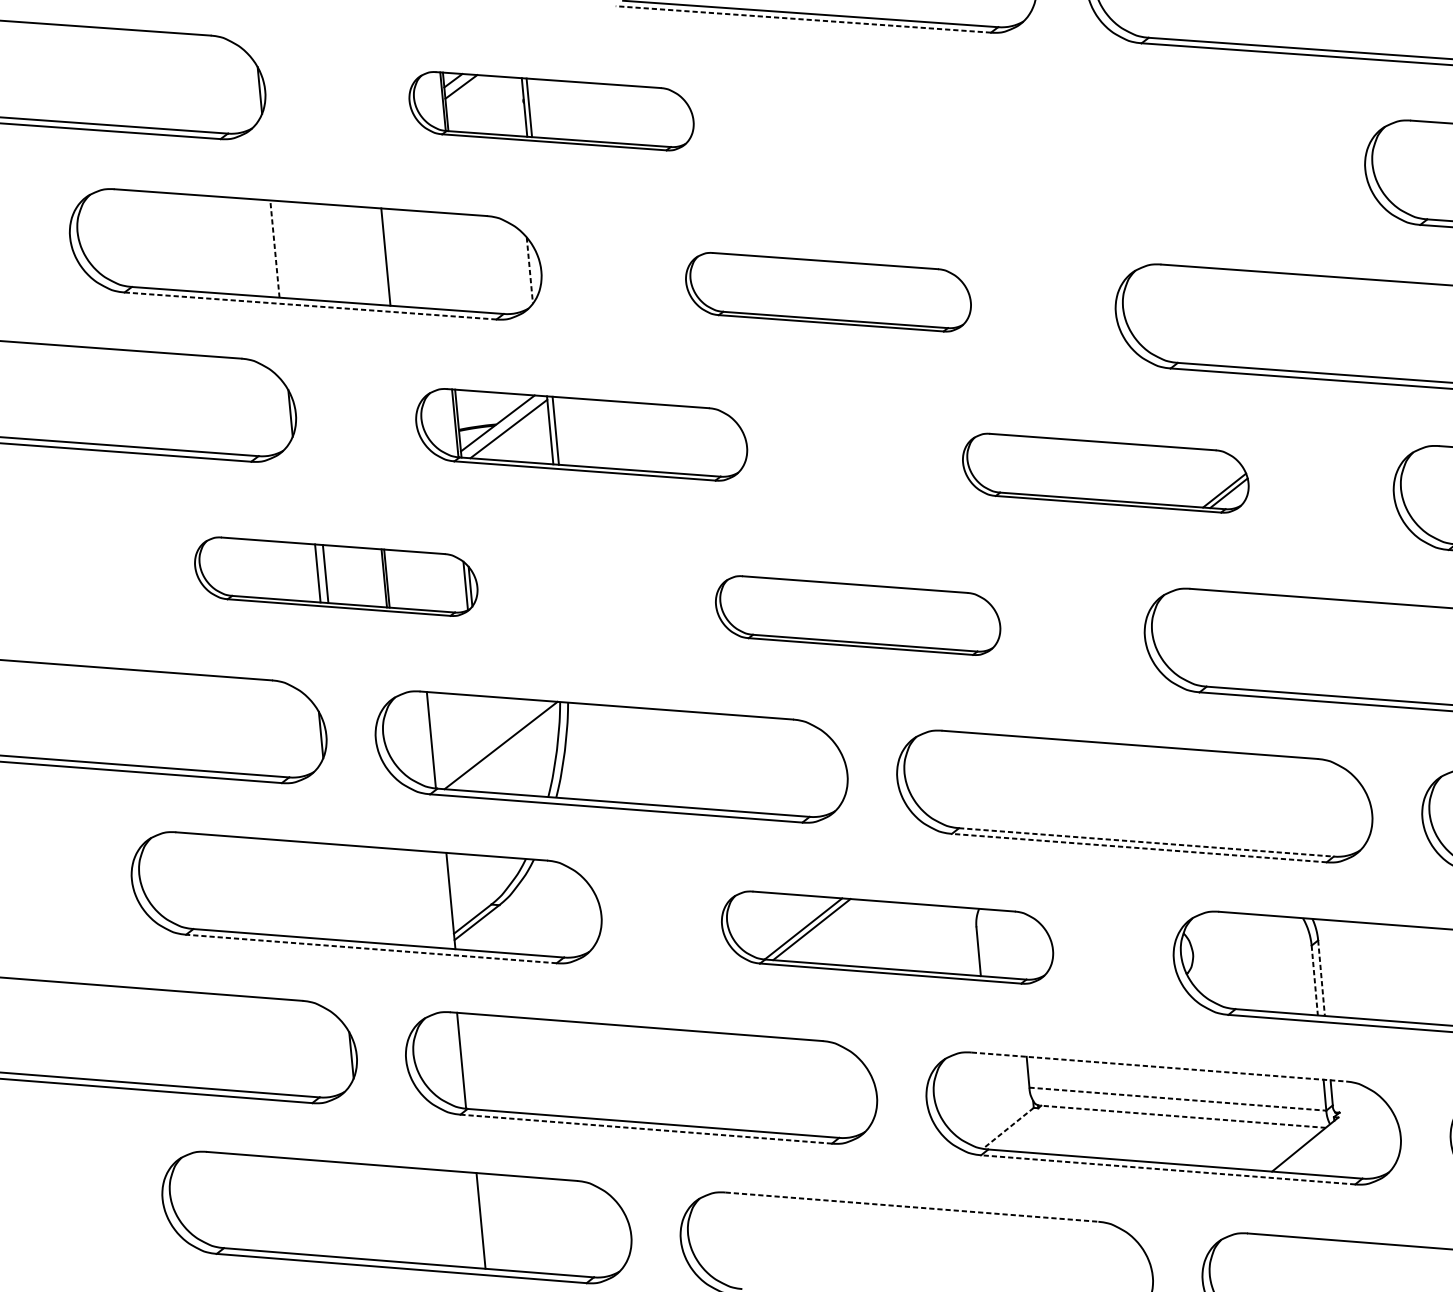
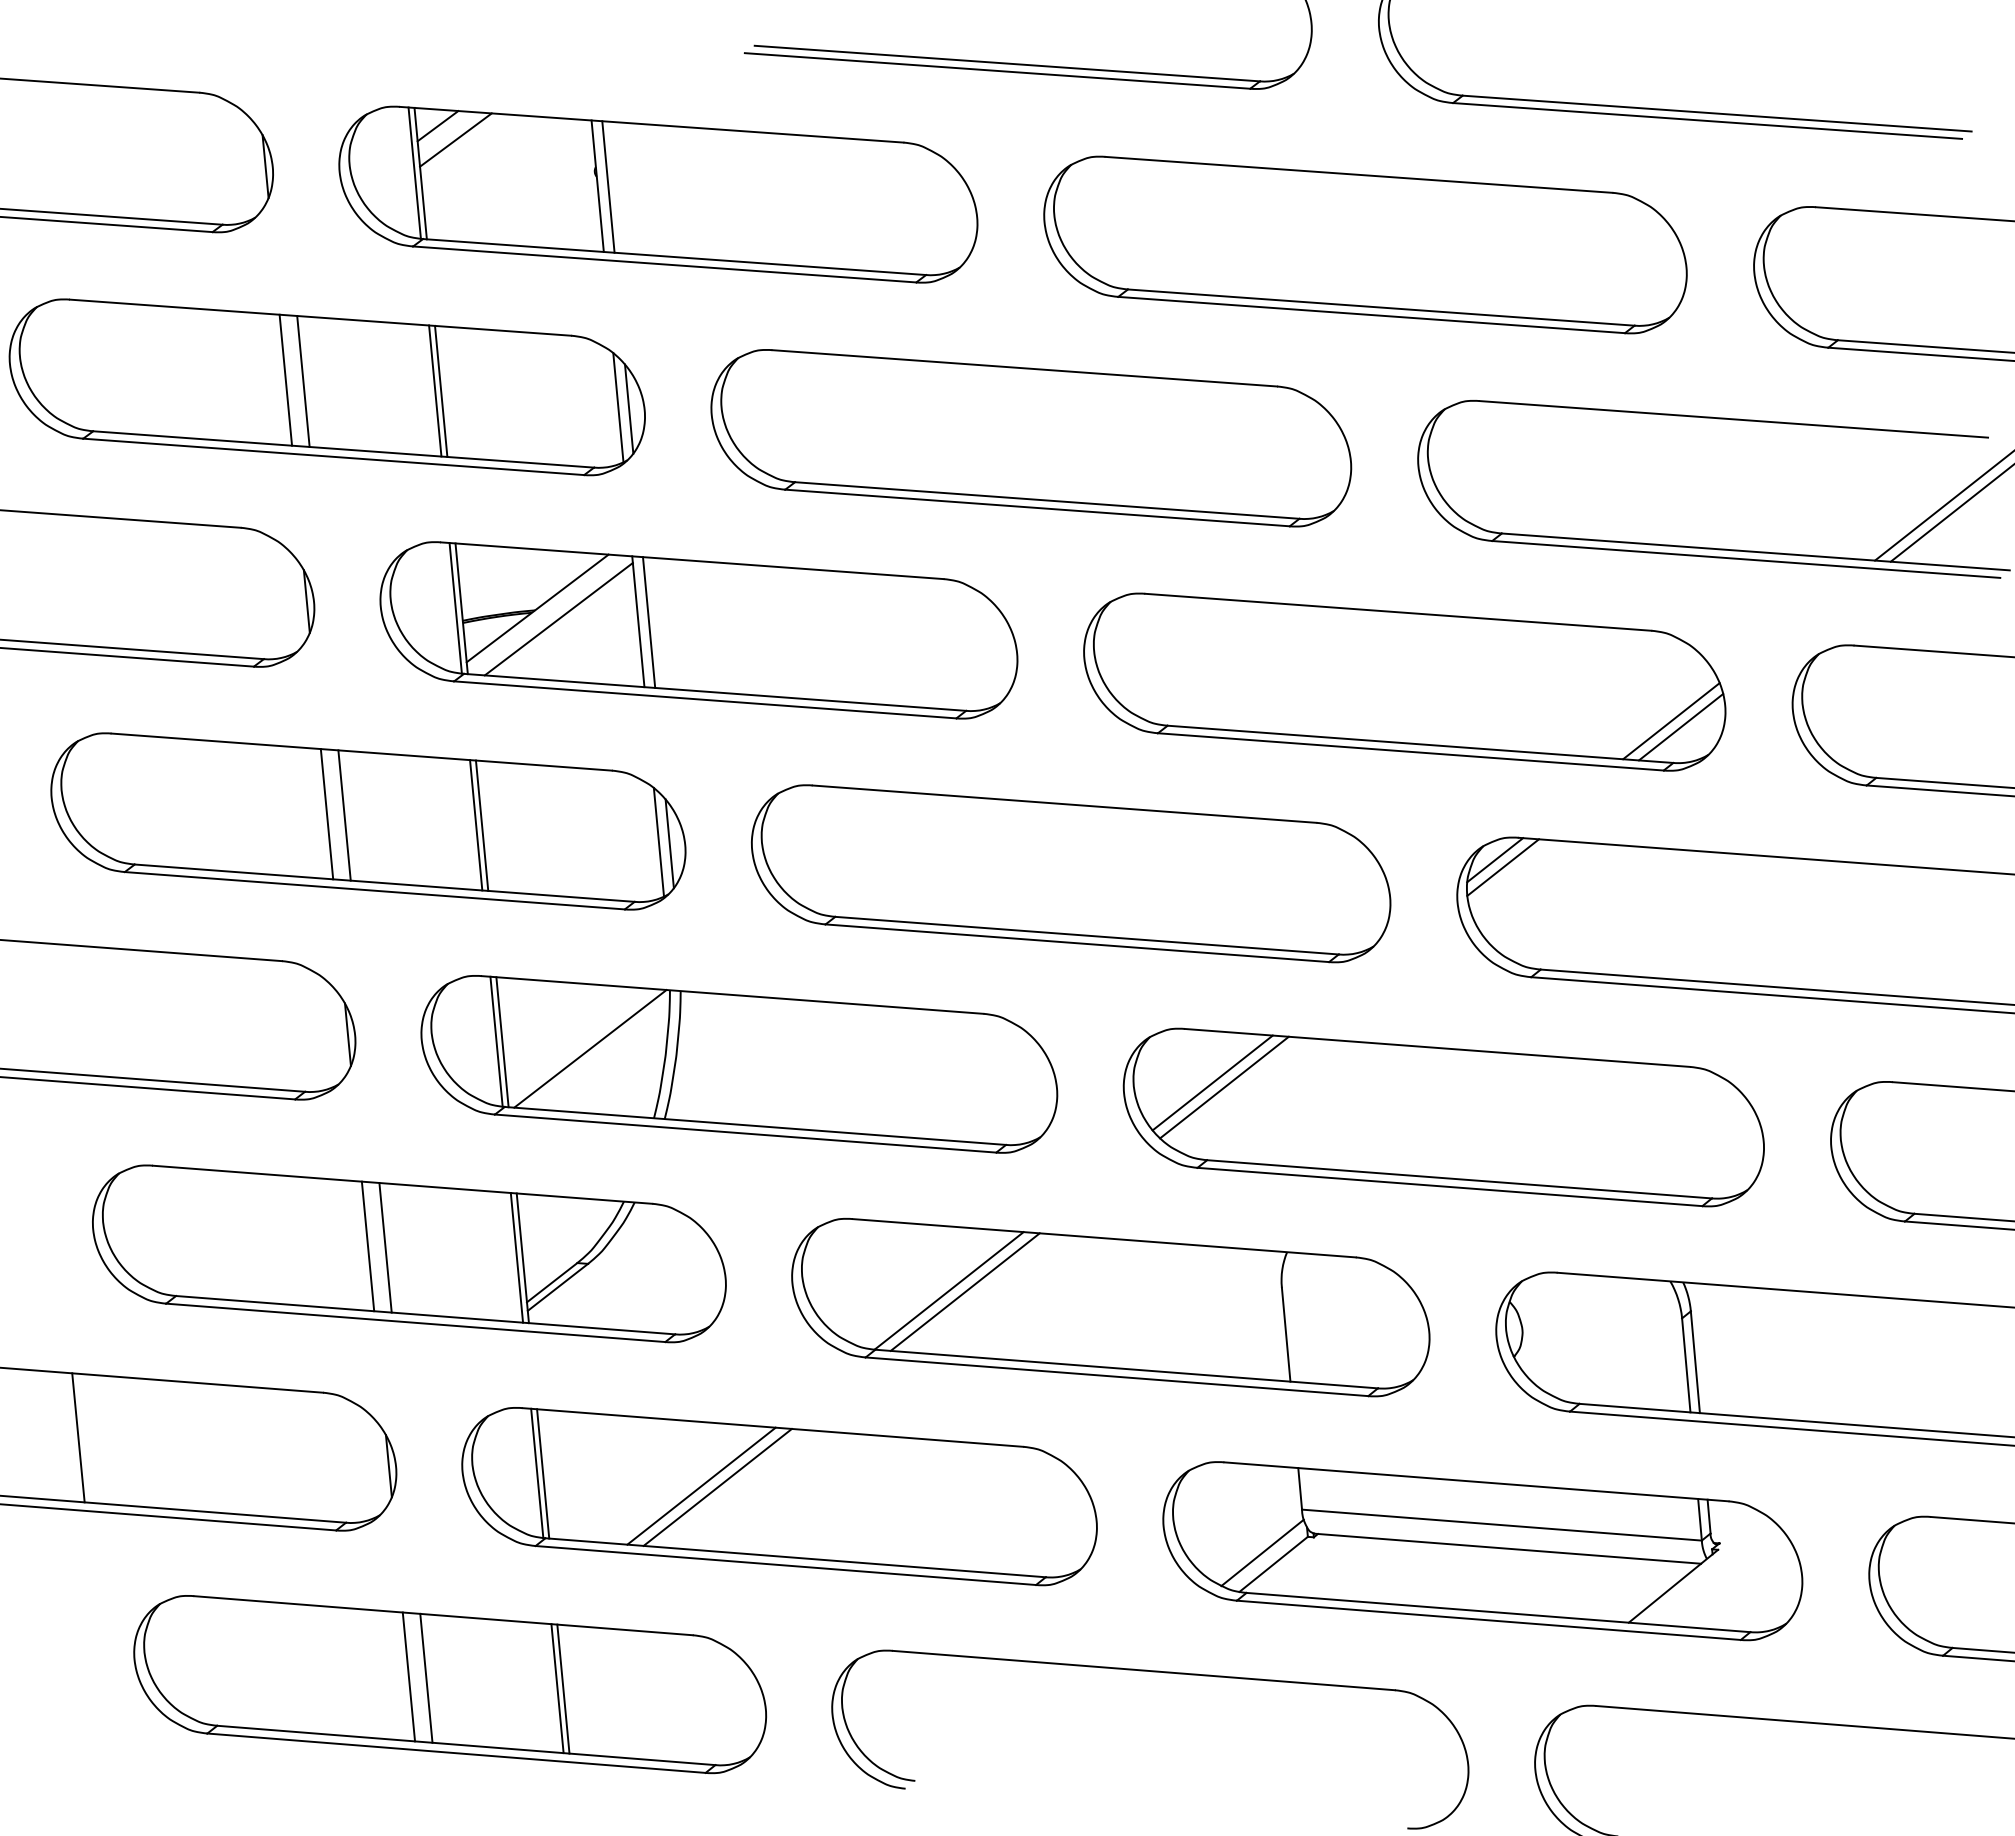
line: (803, 19) -> (997, 70), dashed -> solid
part: (551, 111) -> (658, 194), size x1.67
part: (1076, 148) -> (1365, 244), added
line: (274, 249) -> (285, 380), dashed -> solid
line: (288, 250) -> (303, 381), added
line: (390, 256) -> (441, 390), added
line: (521, 269) -> (618, 407), added
line: (530, 270) -> (629, 409), dashed -> solid
part: (828, 292) -> (1031, 438), size x1.67
line: (310, 305) -> (333, 456), dashed -> solid
part: (581, 434) -> (698, 630), size x1.43
part: (1105, 472) -> (1404, 681), size x1.67
part: (336, 576) -> (368, 821), size x1.67
line: (1173, 605) -> (1495, 860), added
line: (1179, 610) -> (1503, 867), added
part: (858, 615) -> (1071, 873), size x1.67
line: (435, 740) -> (502, 1042), added
line: (962, 770) -> (1212, 1082), added
line: (971, 774) -> (1224, 1087), added
line: (1147, 842) -> (1460, 1179), dashed -> solid
line: (1138, 847) -> (1449, 1186), dashed -> solid
line: (335, 892) -> (367, 1246), added
line: (348, 893) -> (385, 1247), added
line: (446, 900) -> (516, 1257), added
part: (887, 937) -> (1110, 1307), size x1.43
line: (371, 948) -> (415, 1322), dashed -> solid
line: (1321, 978) -> (1695, 1362), dashed -> solid
line: (1314, 980) -> (1686, 1365), dashed -> solid
line: (120, 1034) -> (78, 1437), added
line: (466, 1060) -> (543, 1473), added
line: (1159, 1066) -> (1476, 1481), dashed -> solid
line: (583, 1069) -> (701, 1485), added
line: (595, 1070) -> (717, 1486), added
line: (1177, 1099) -> (1501, 1525), dashed -> solid
line: (1182, 1116) -> (1508, 1548), dashed -> solid
line: (1000, 1119) -> (1262, 1552), added
line: (1008, 1128) -> (1273, 1564), dashed -> solid
line: (645, 1129) -> (785, 1565), dashed -> solid
line: (1167, 1169) -> (1488, 1620), dashed -> solid
line: (911, 1207) -> (1143, 1670), dashed -> solid
line: (366, 1211) -> (408, 1676), added
line: (379, 1212) -> (426, 1677), added
line: (476, 1220) -> (557, 1688), added

